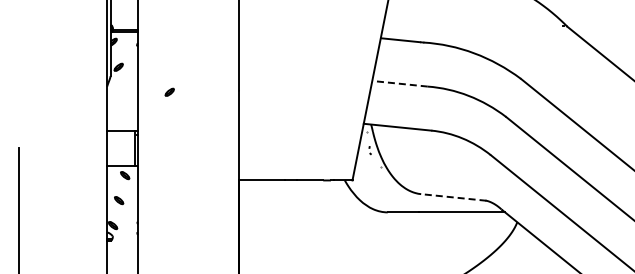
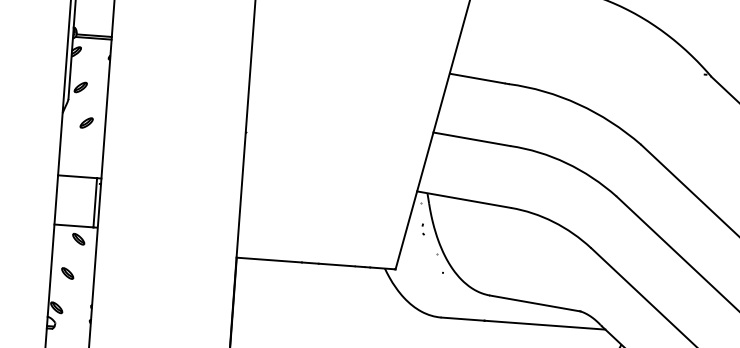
line: (400, 83) -> (472, 138), dashed -> solid
part: (169, 91) -> (86, 121), moved
line: (453, 197) -> (534, 303), dashed -> solid

